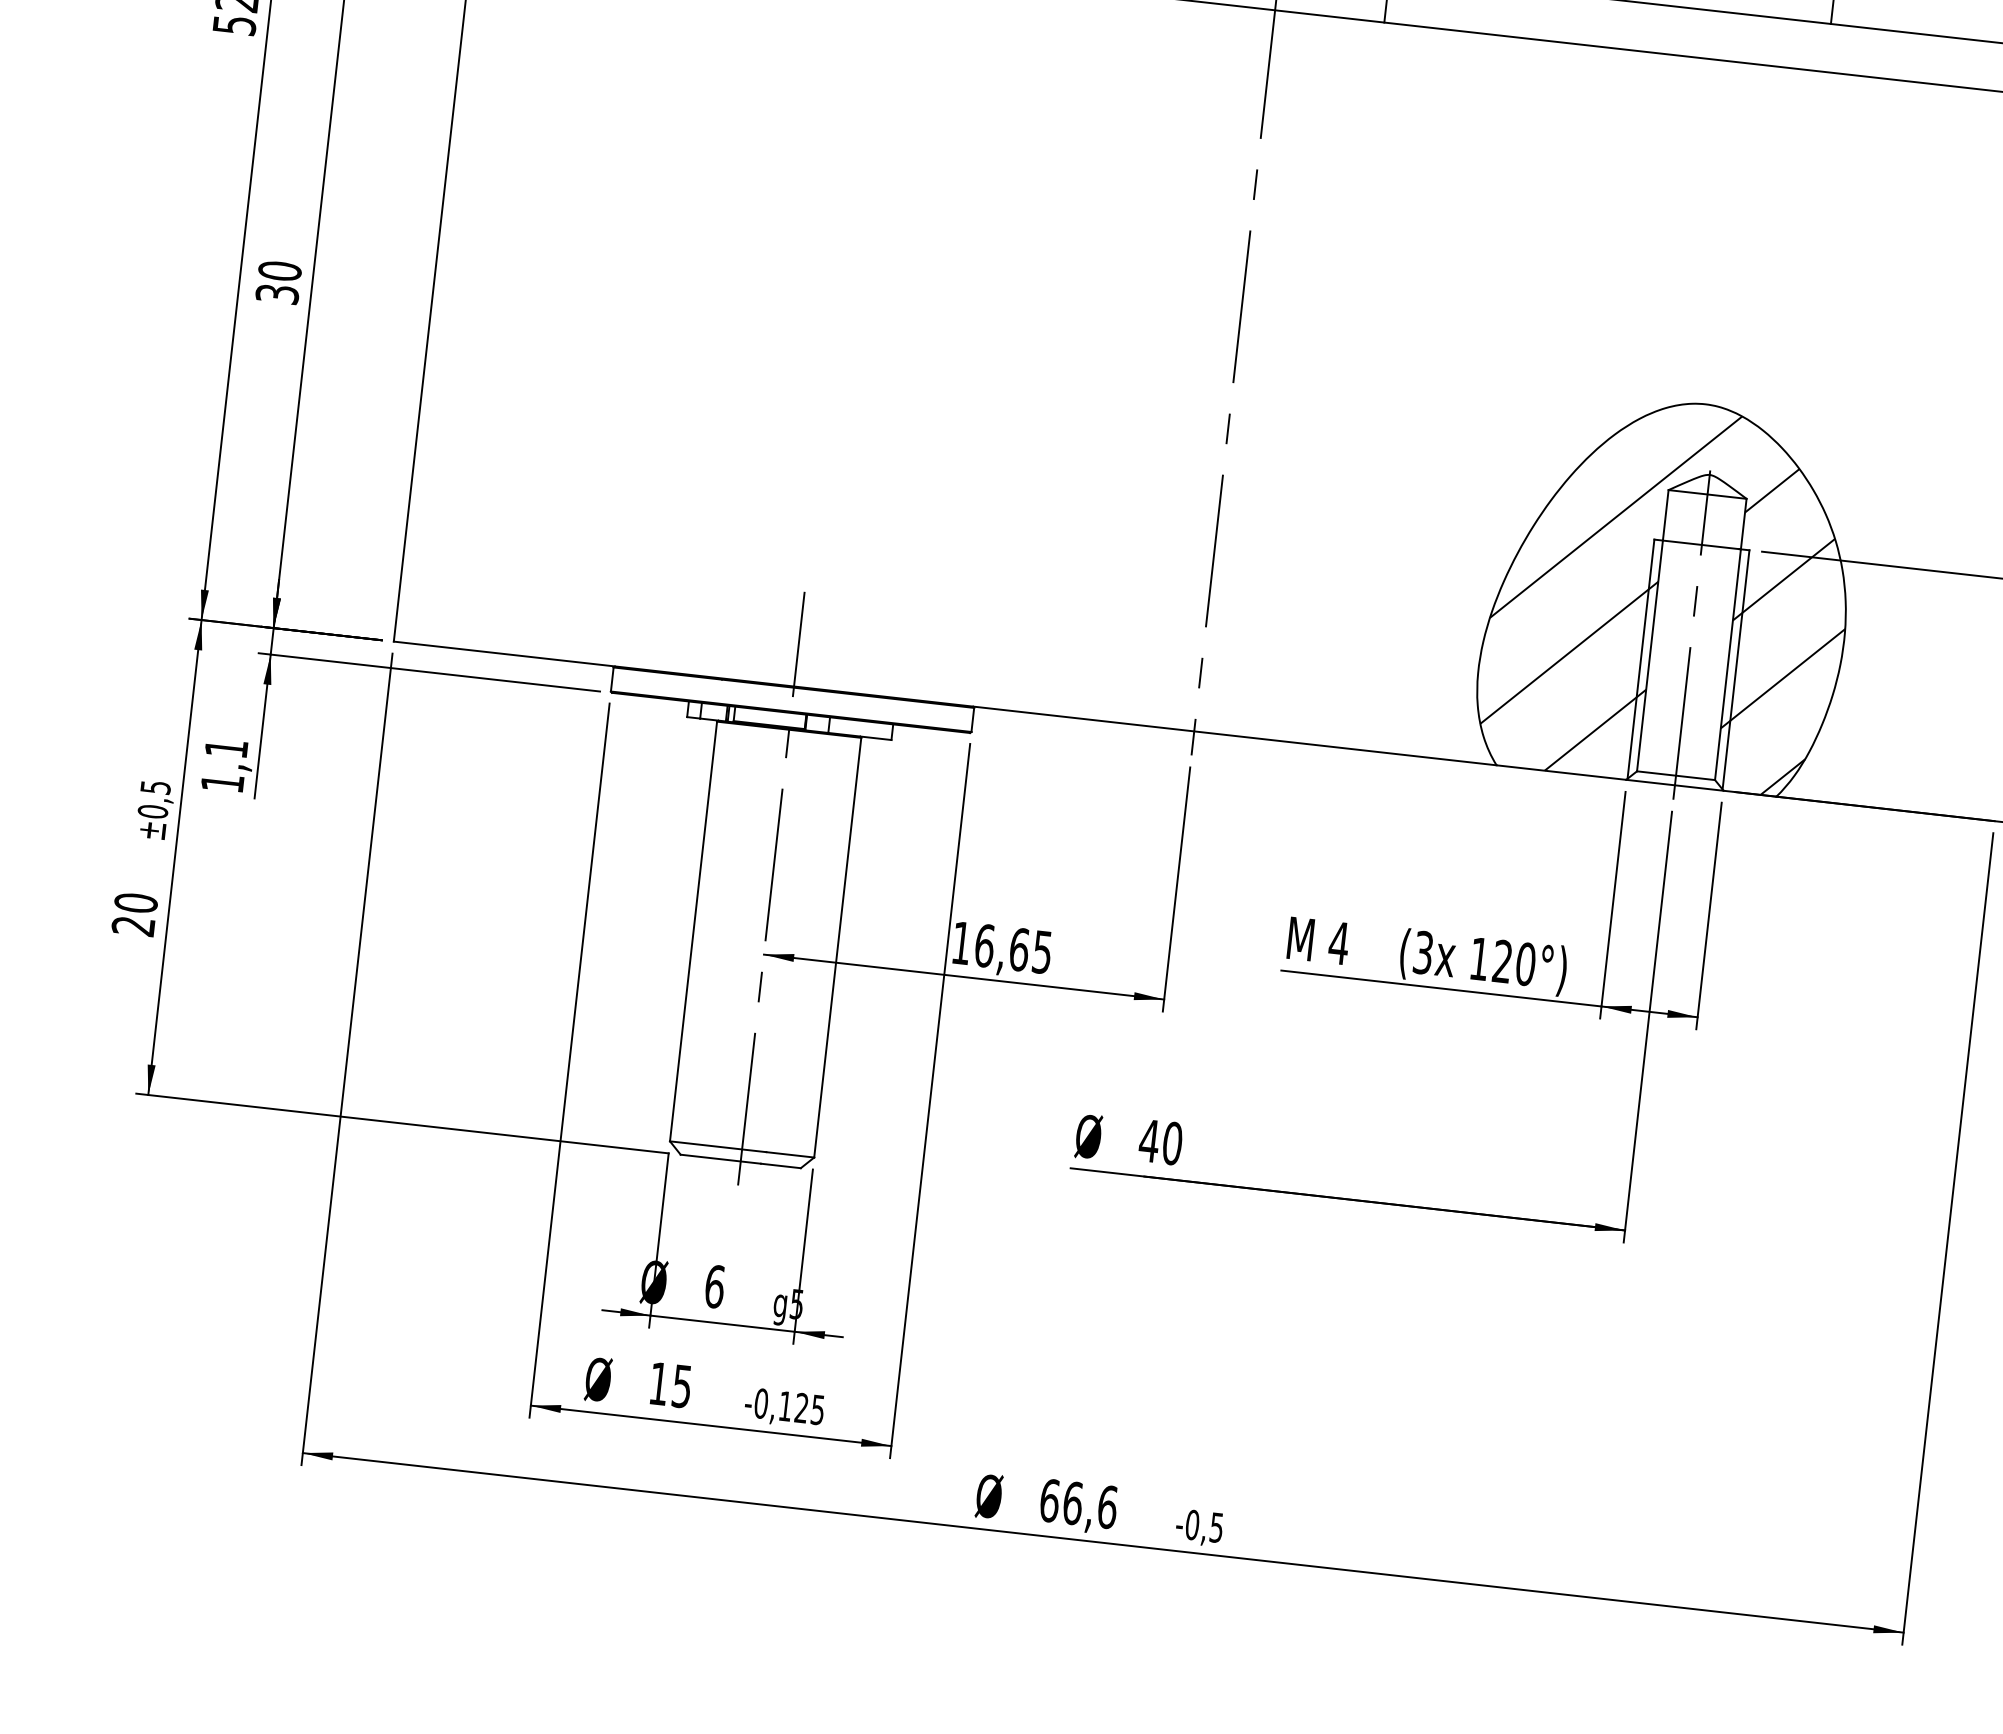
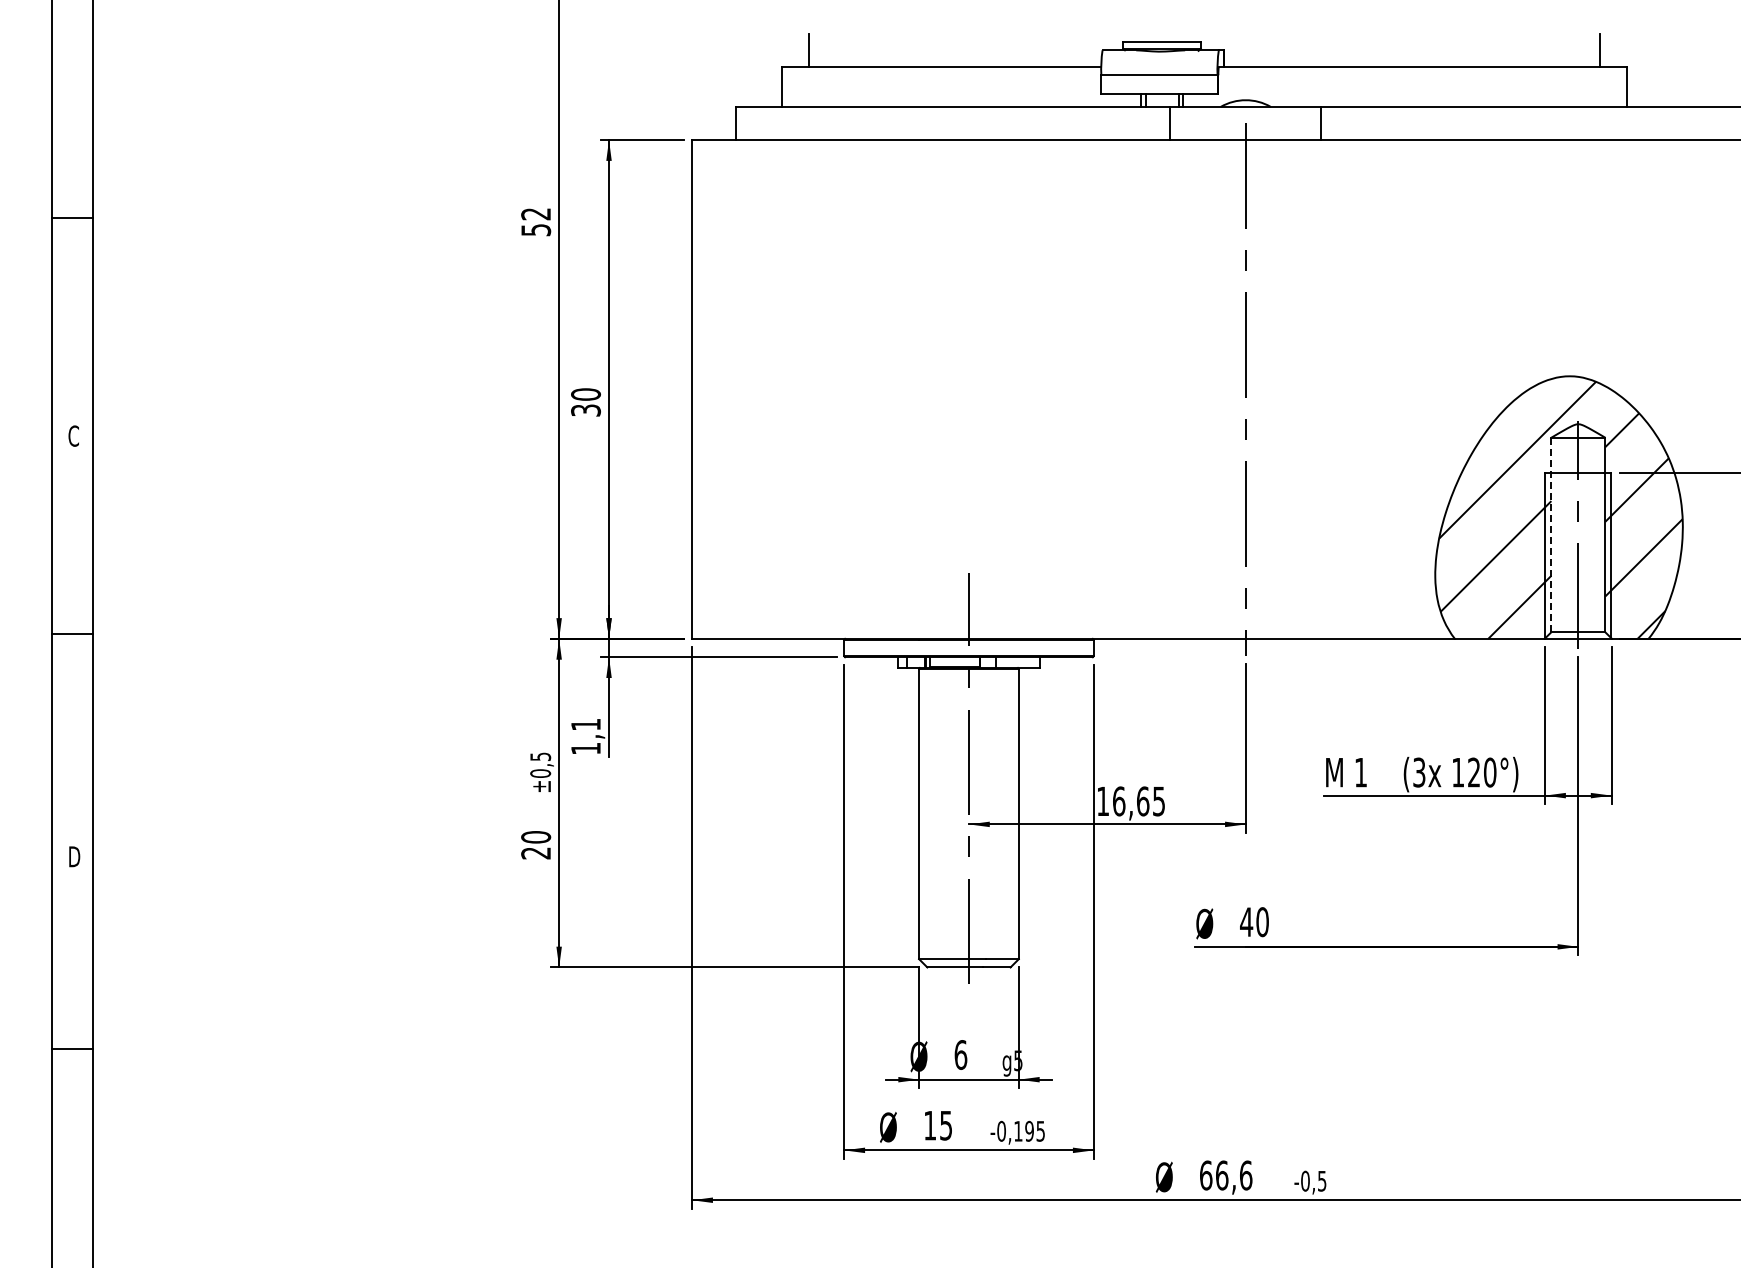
line: (1653, 630) -> (1551, 534), solid -> dashed
text: (1338, 943) -> (1360, 772), 4 -> 1
text: (801, 1408) -> (1029, 1131), -0,125 -> -0,195

